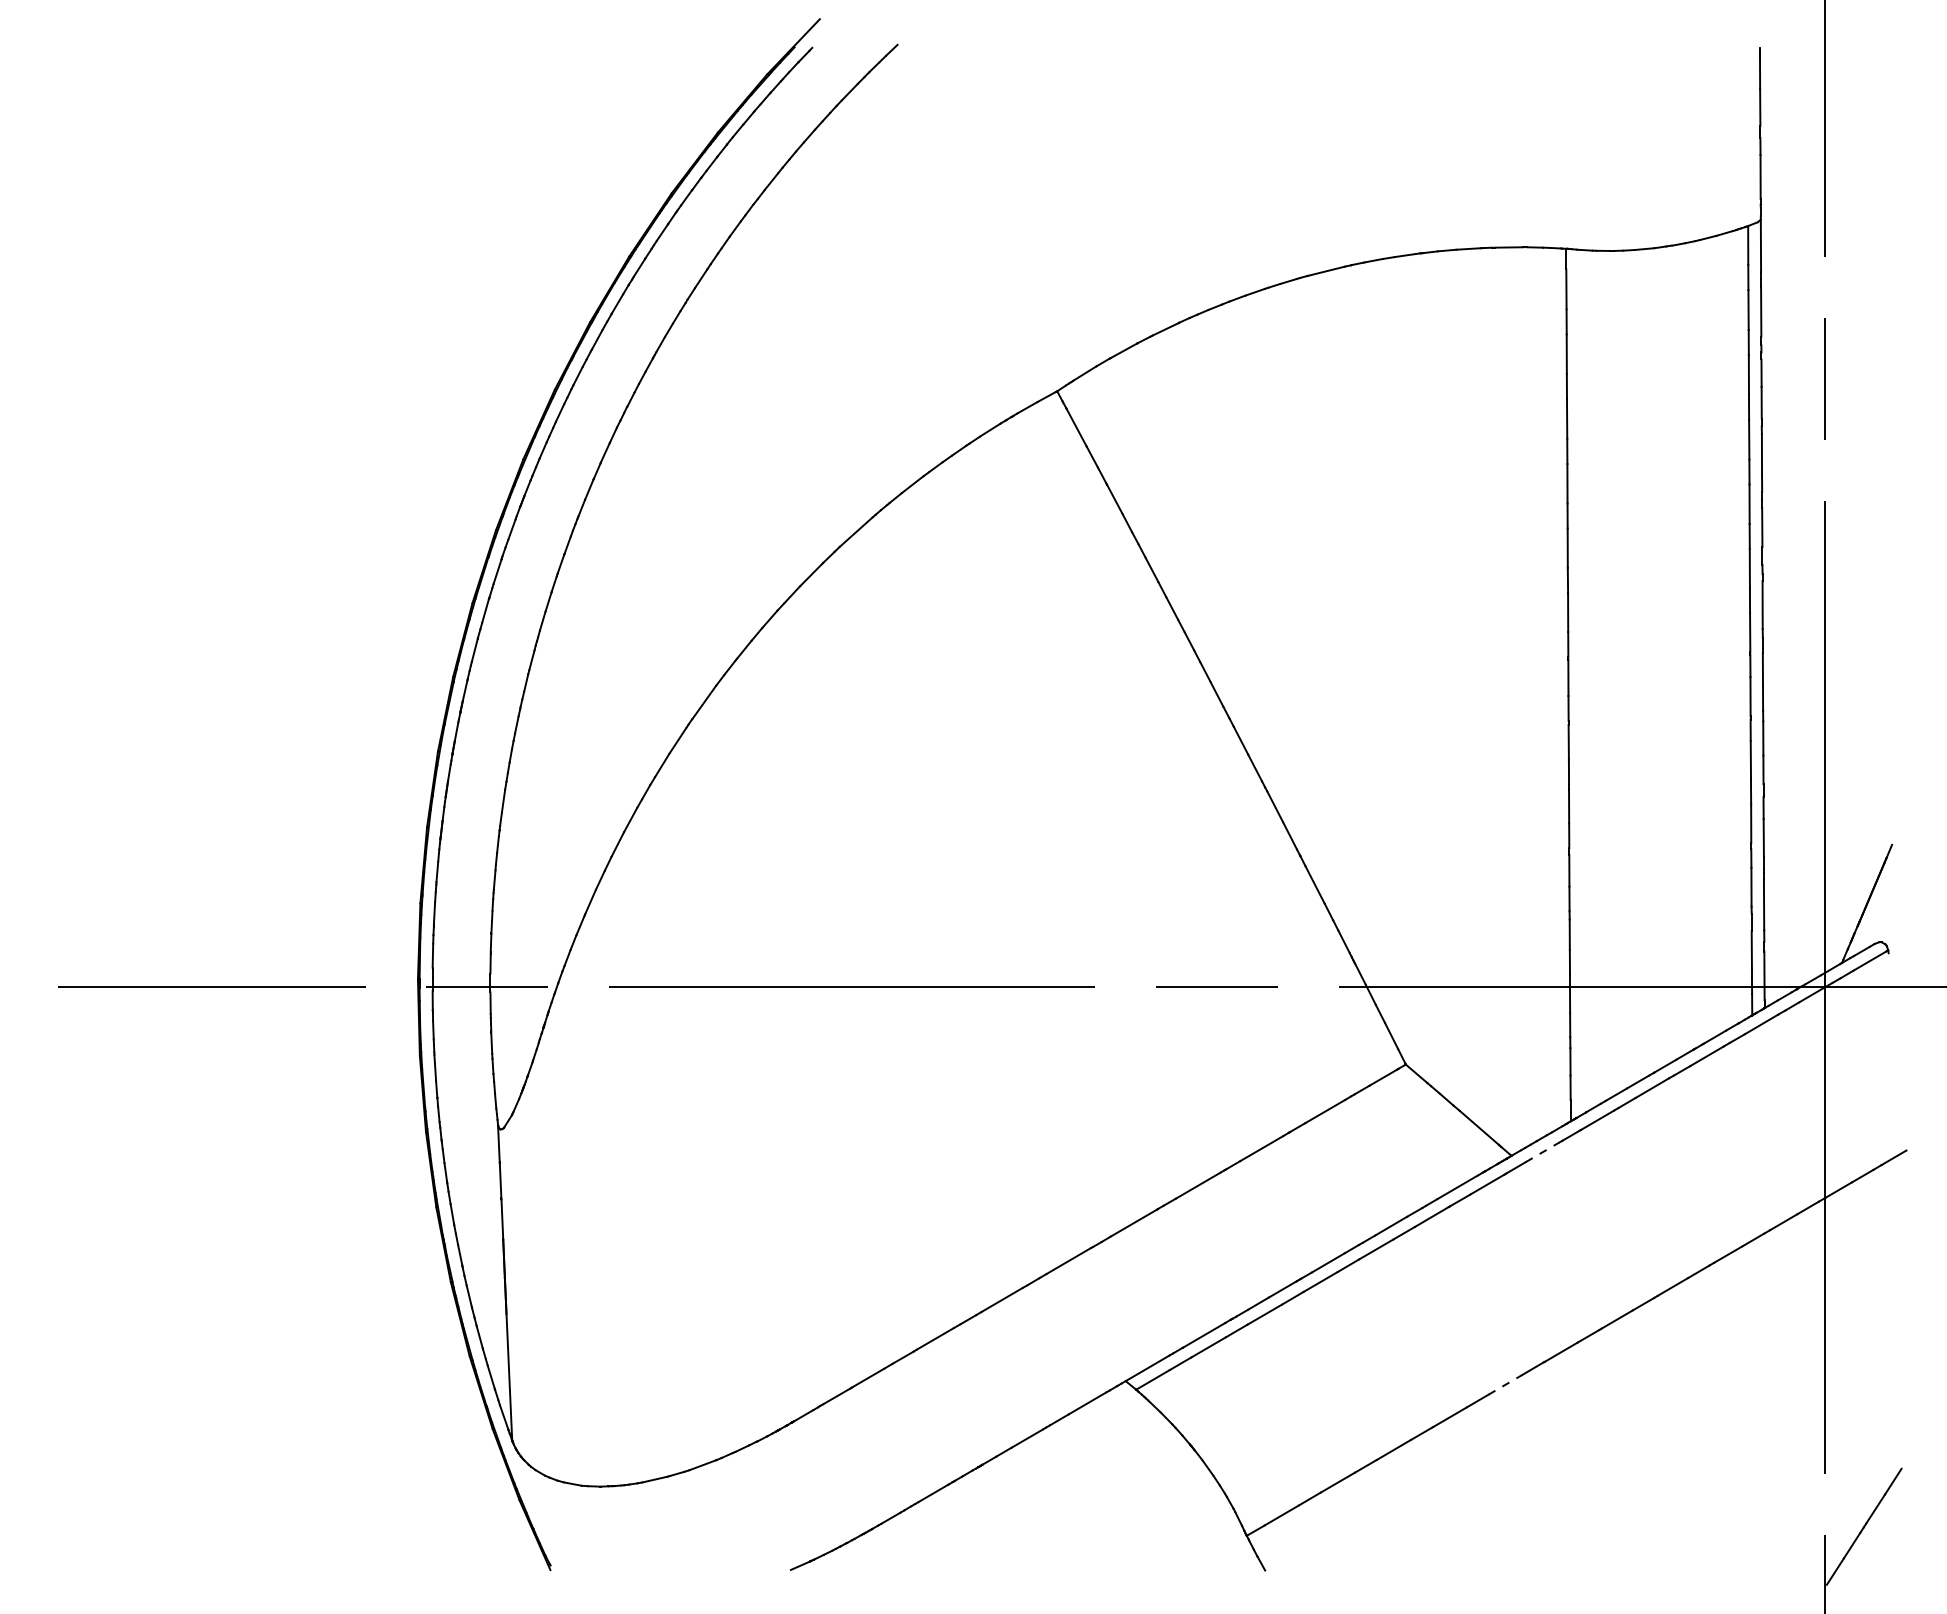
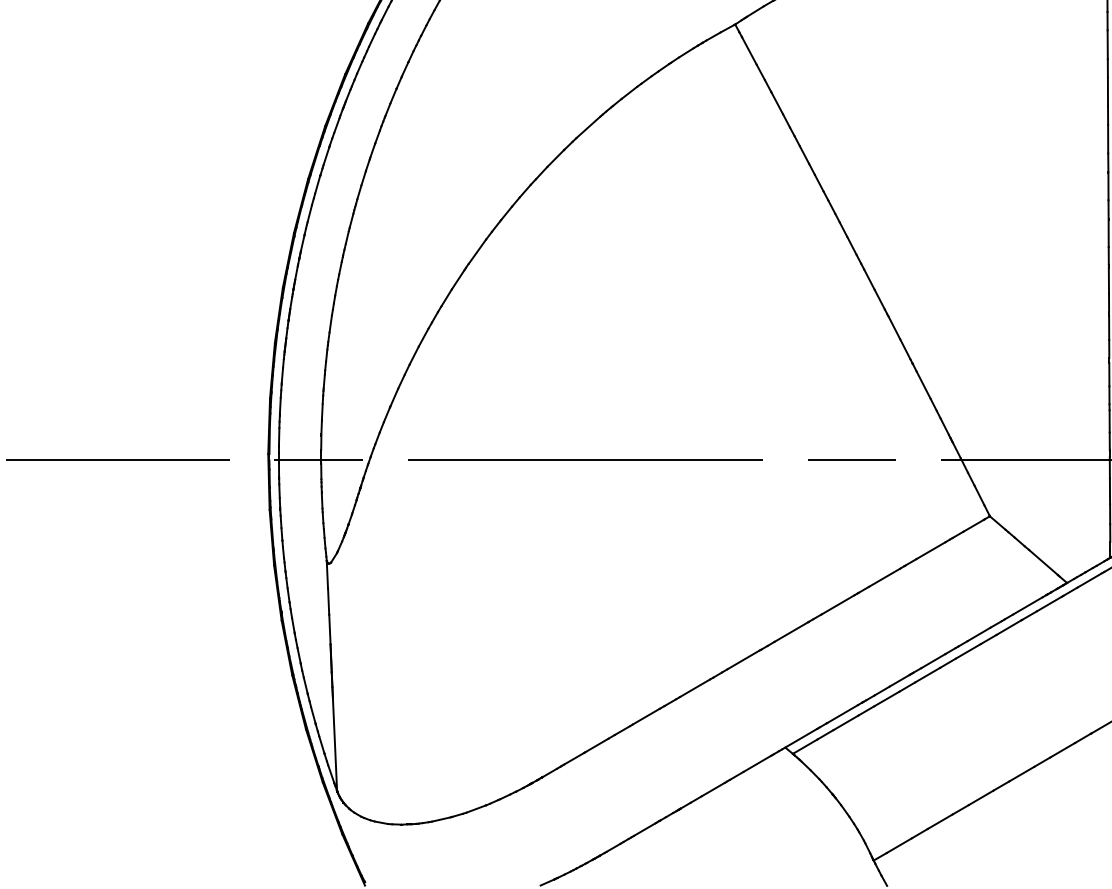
line: (1542, 1152) -> (1089, 580), dashed -> solid
line: (1505, 1384) -> (1062, 750), dashed -> solid

